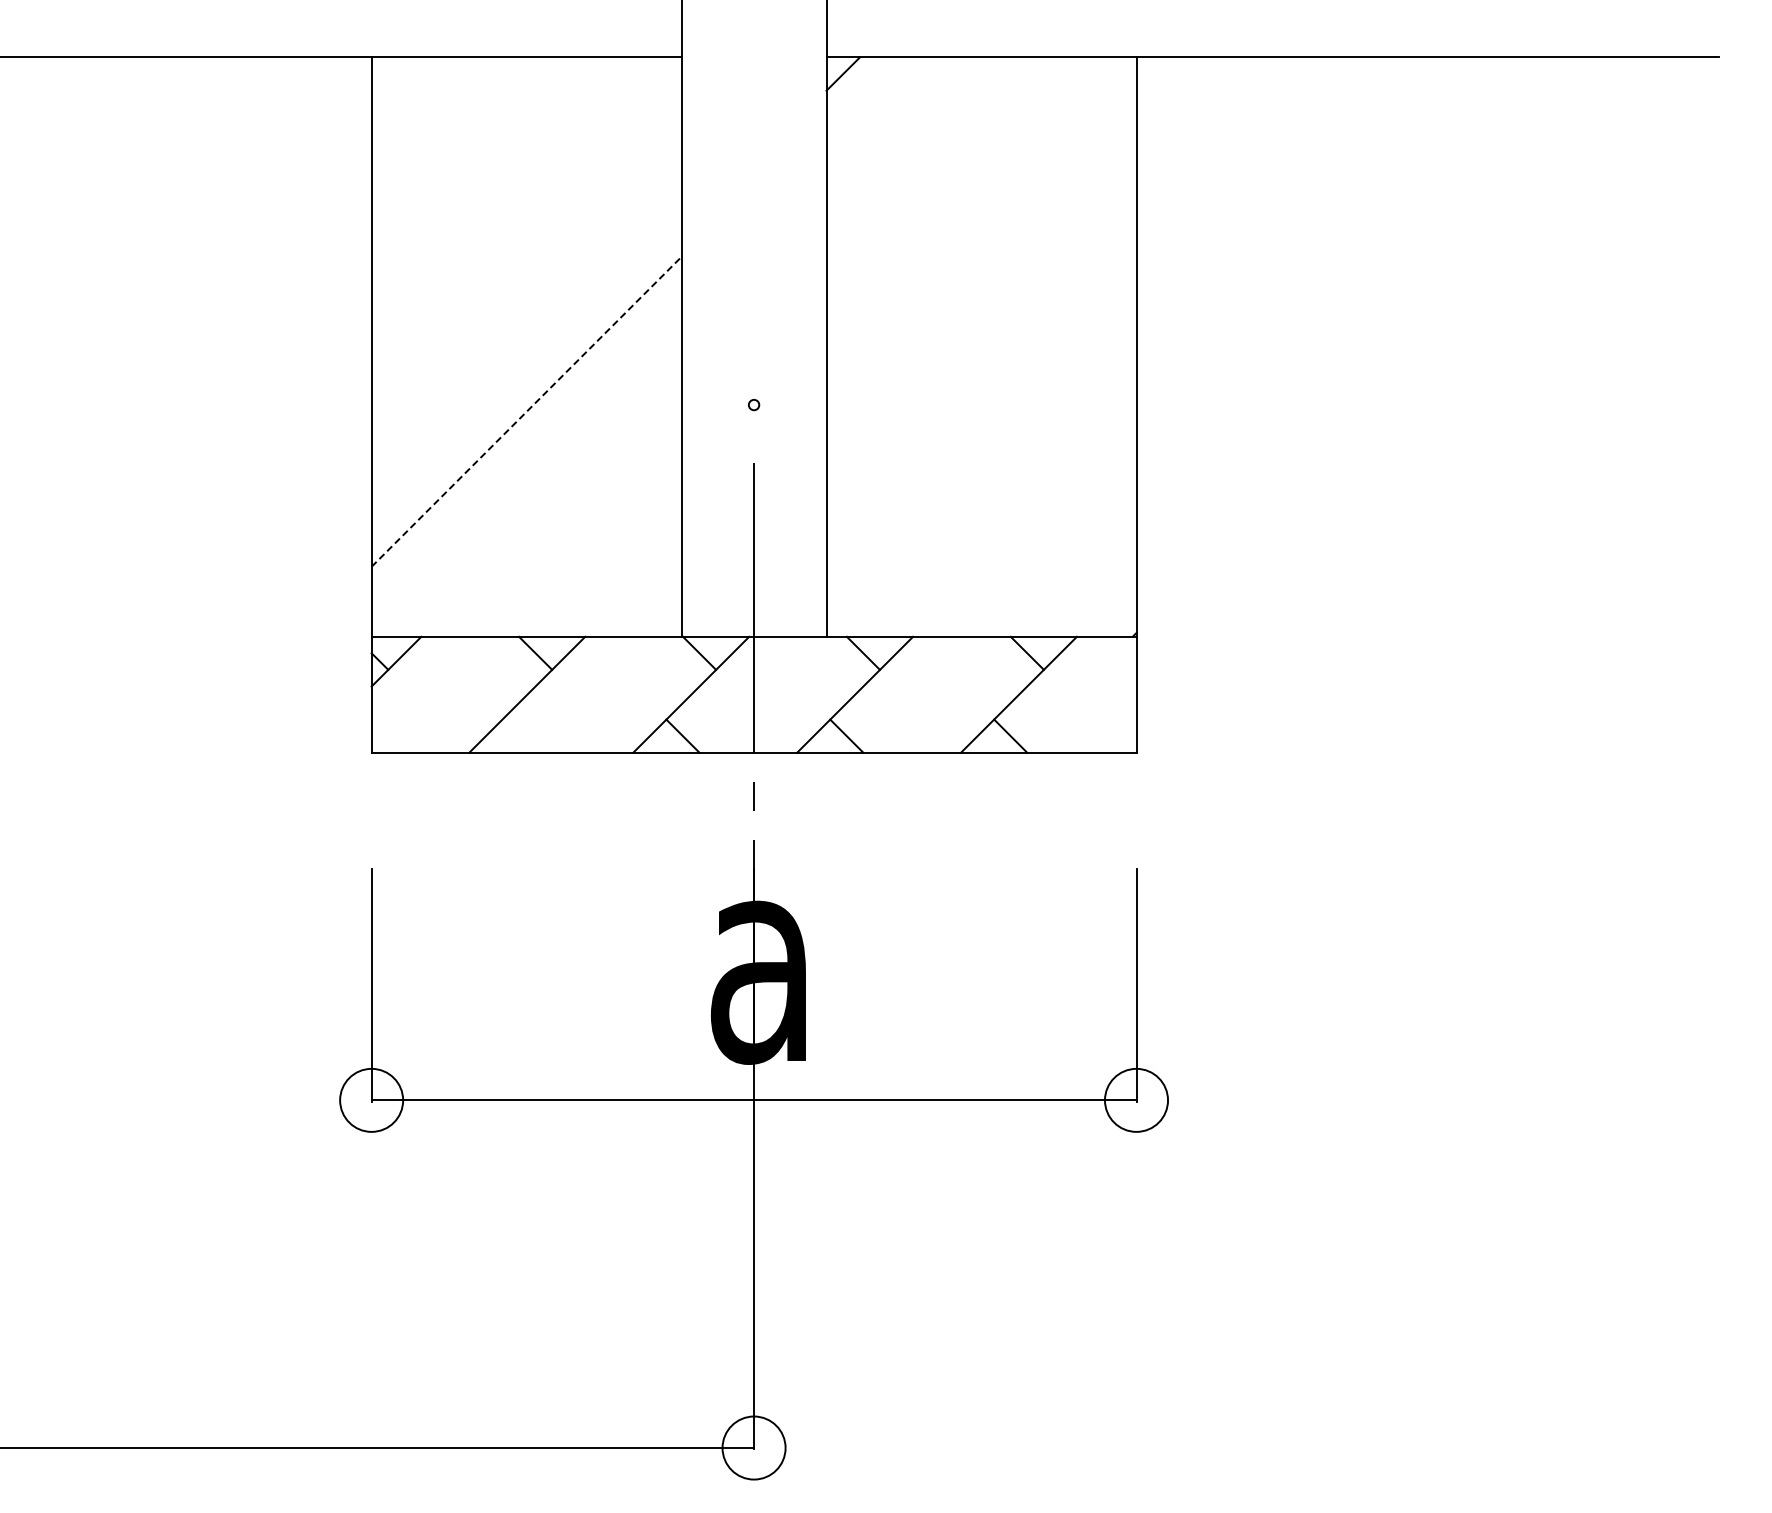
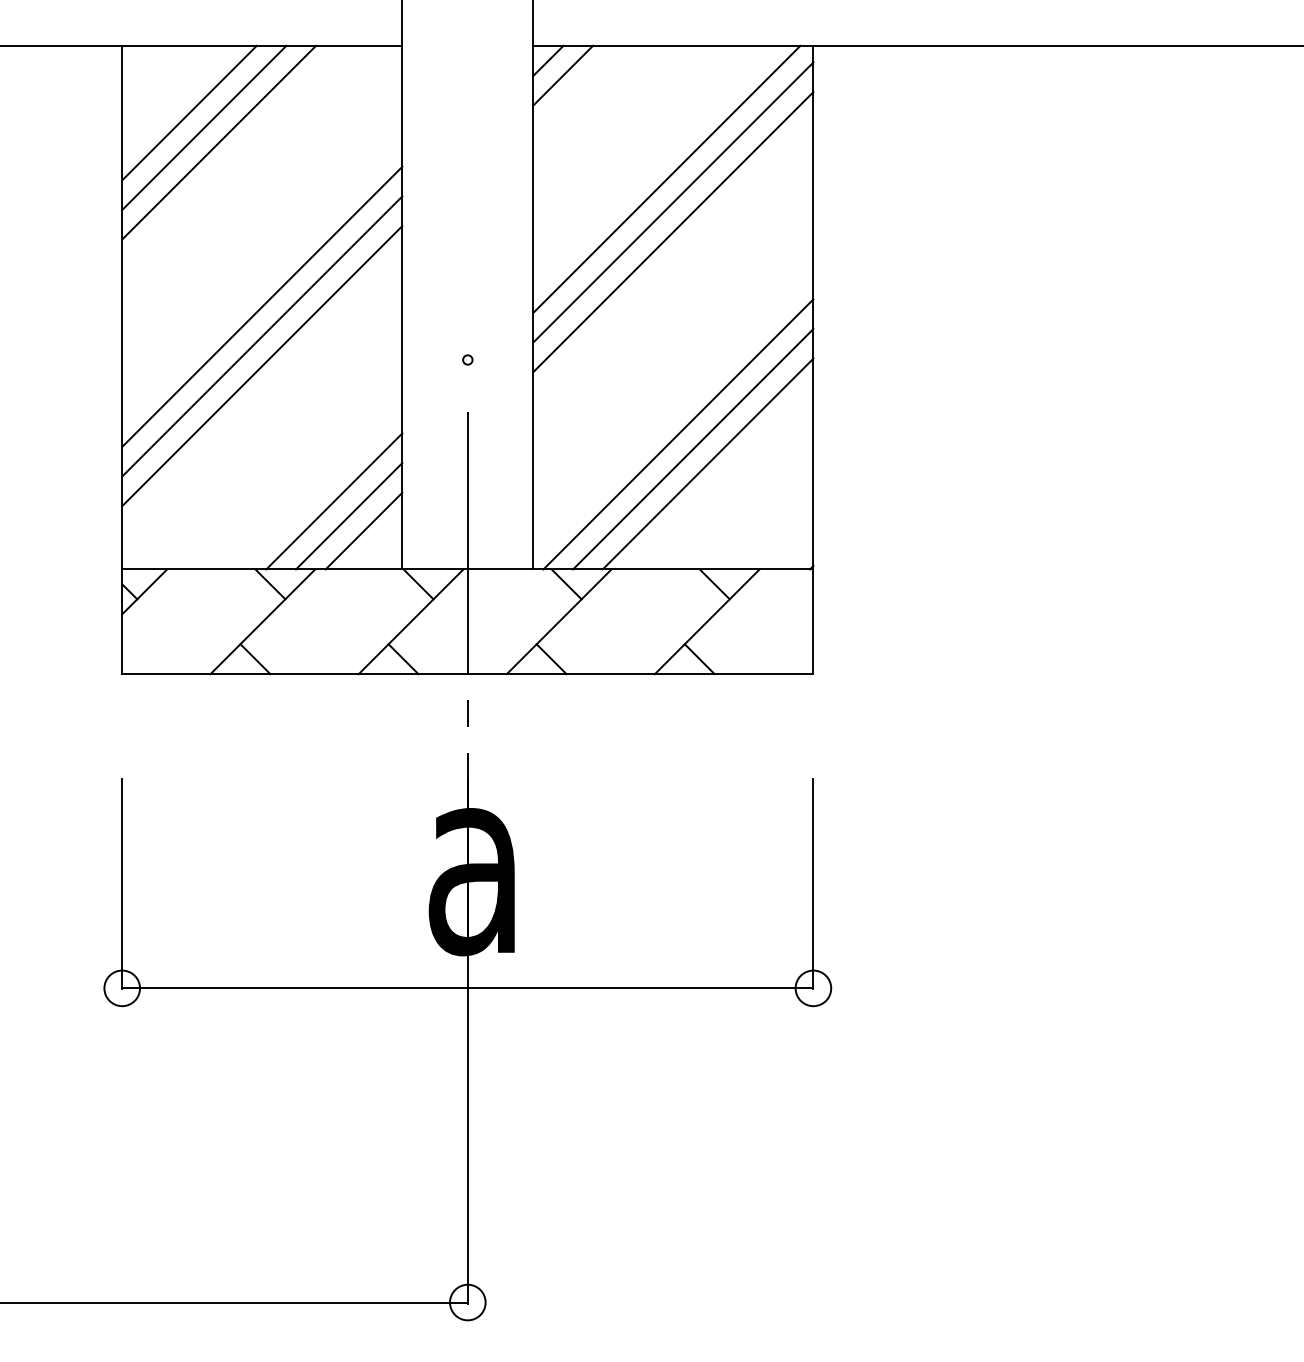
line: (859, 90) -> (563, 75), added
line: (445, 131) -> (188, 112), added
line: (462, 148) -> (204, 128), added
line: (478, 164) -> (218, 142), added
line: (974, 205) -> (667, 179), added
line: (981, 230) -> (673, 202), added
line: (981, 263) -> (673, 232), added
line: (526, 346) -> (262, 307), added
line: (526, 379) -> (262, 336), added
line: (527, 411) -> (263, 365), dashed -> solid
line: (986, 486) -> (677, 433), added
line: (1003, 503) -> (693, 448), added
line: (1019, 519) -> (707, 463), added
line: (606, 561) -> (334, 501), added
line: (622, 577) -> (348, 515), added
line: (638, 593) -> (363, 530), added
line: (518, 735) -> (254, 658), added
circle: (371, 1100) -> (122, 988), size x0.62
circle: (1136, 1100) -> (813, 988), size x0.62
circle: (753, 1447) -> (467, 1302), size x0.62

